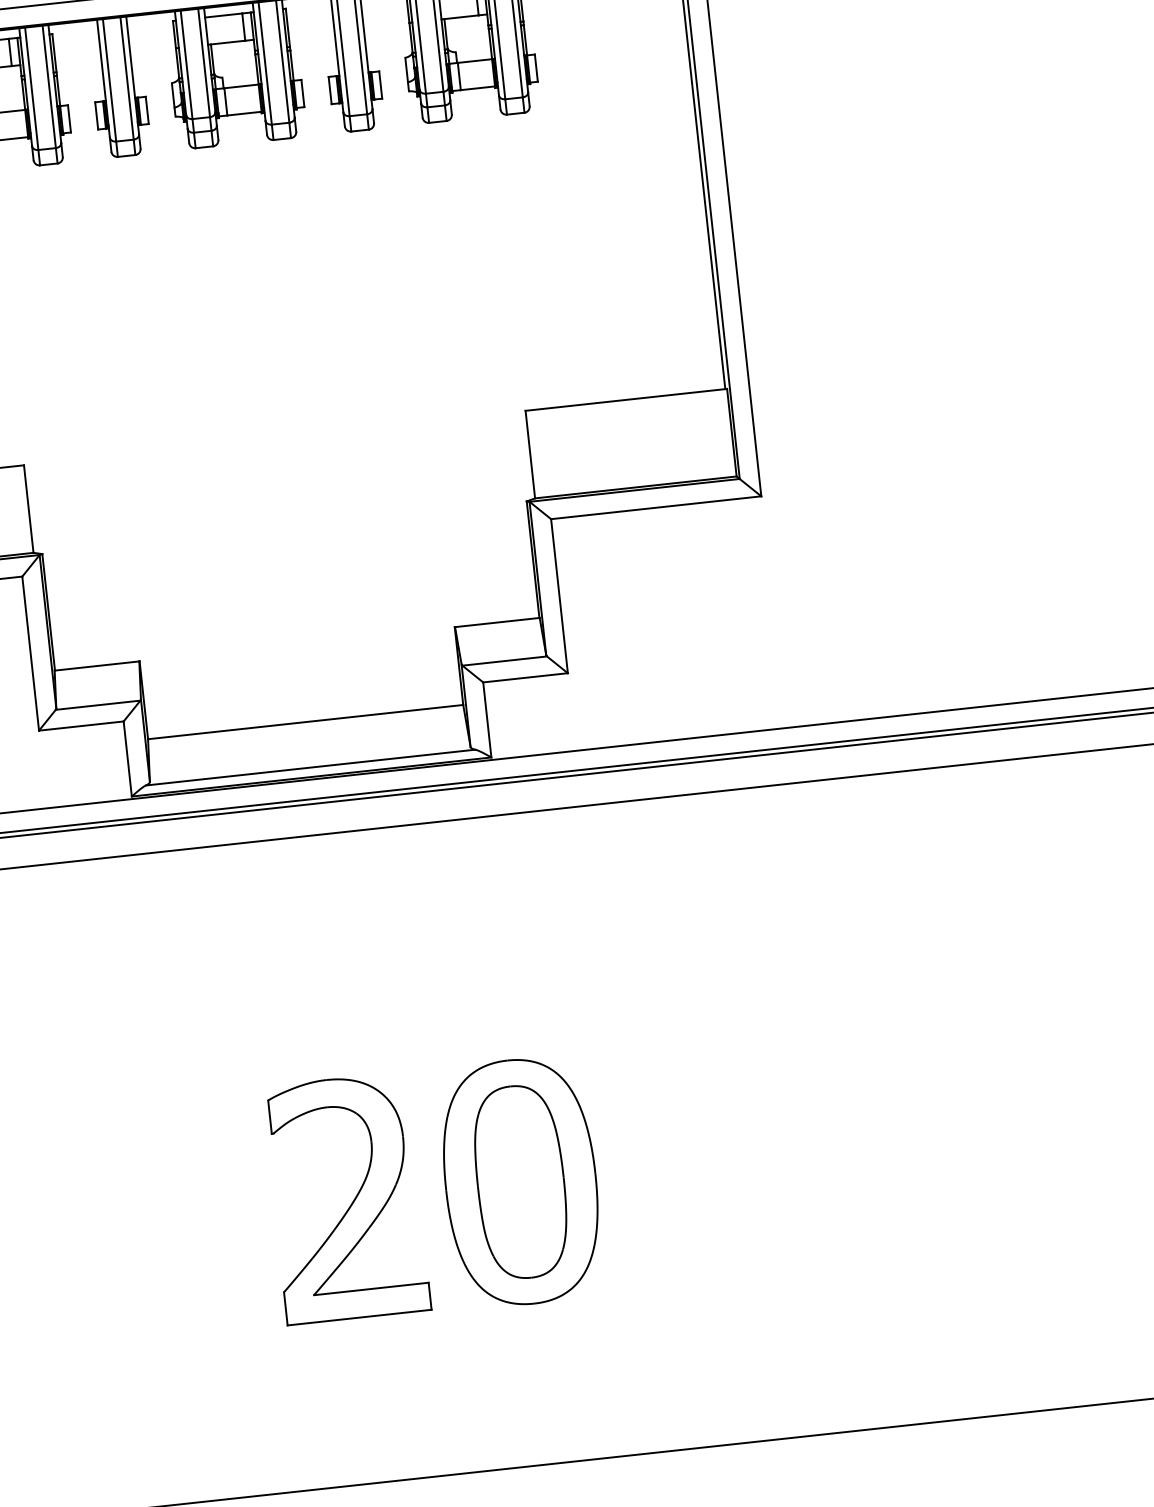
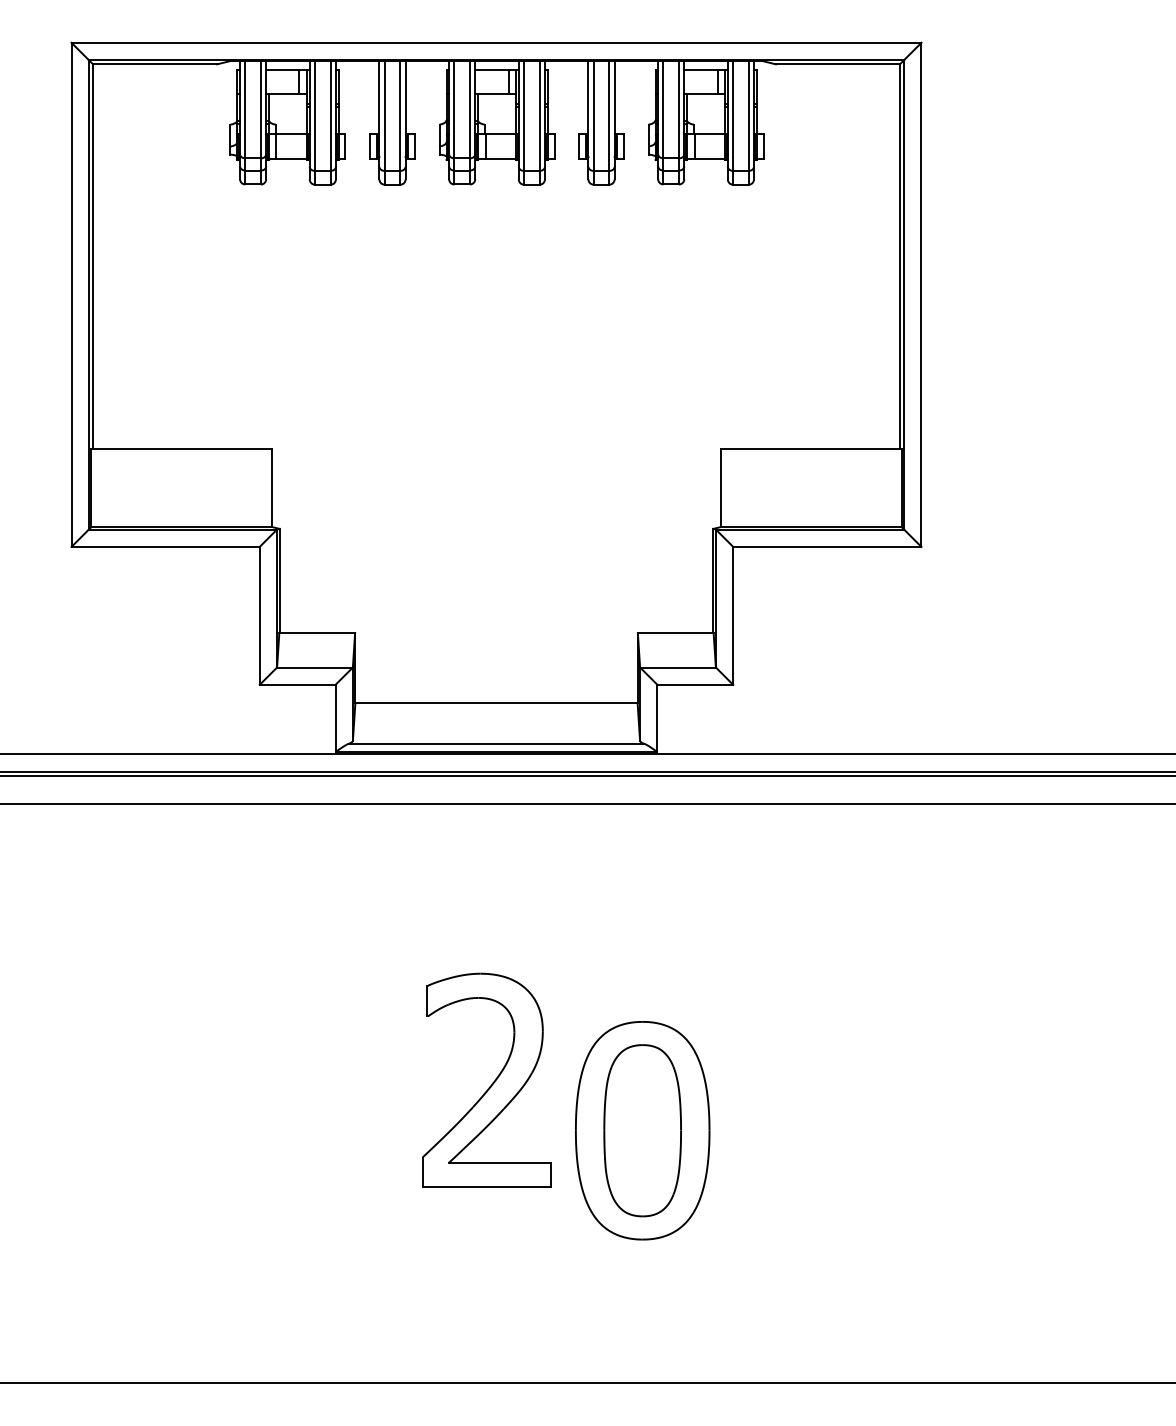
part: (353, 1200) -> (492, 1082), moved

